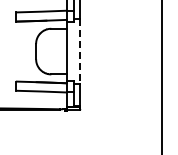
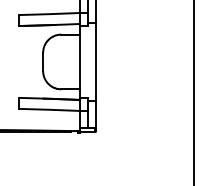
line: (80, 51) -> (96, 61), dashed -> solid

